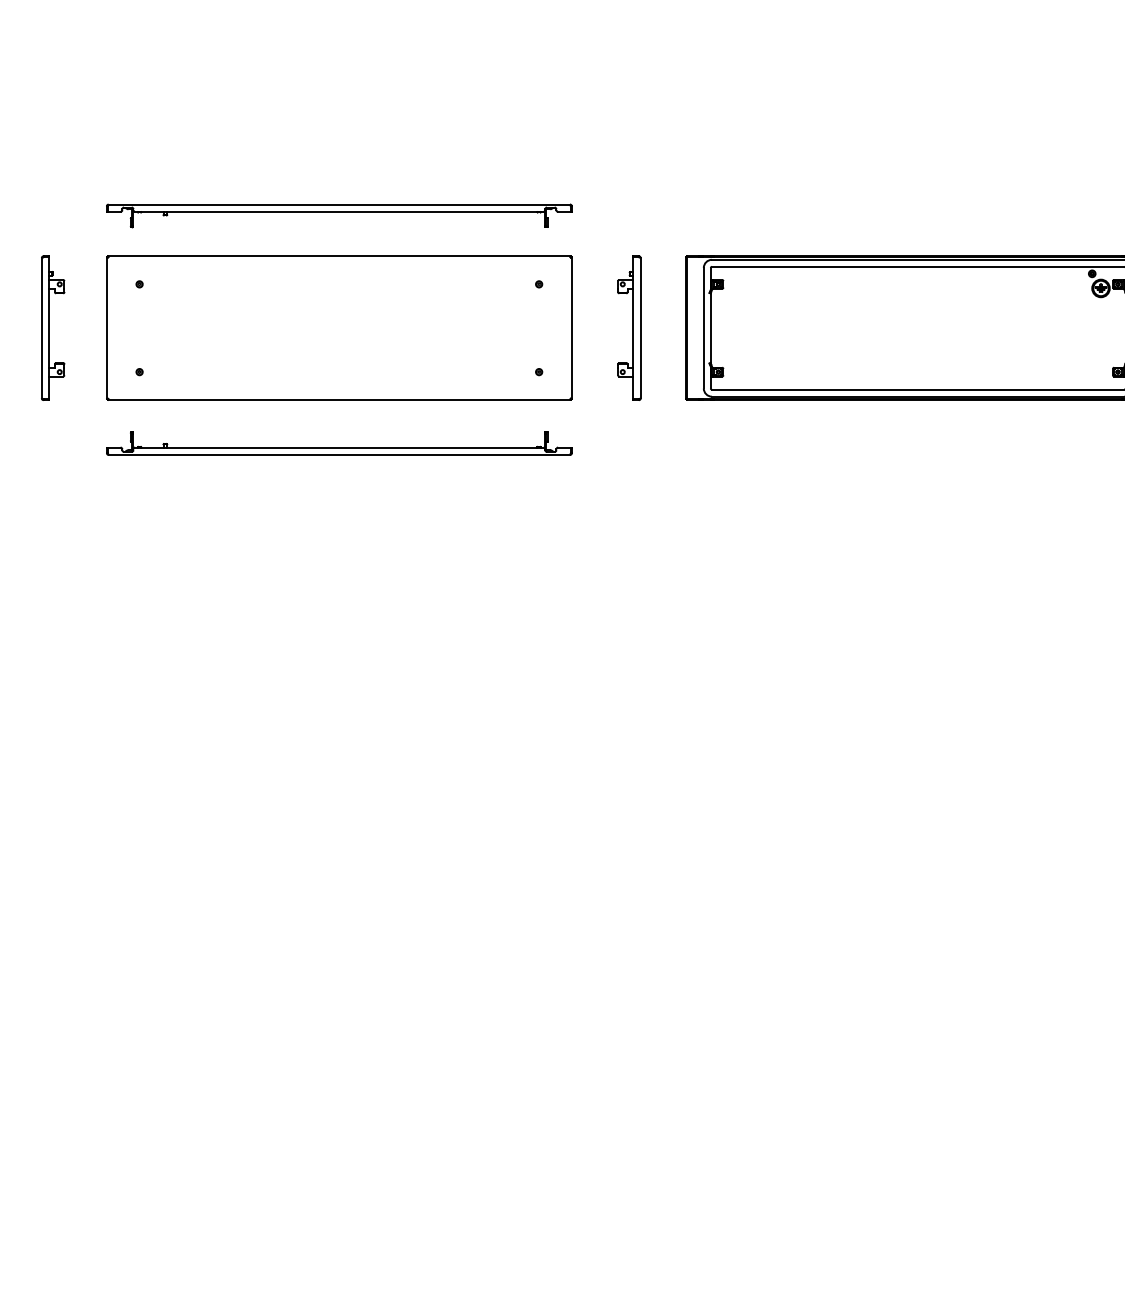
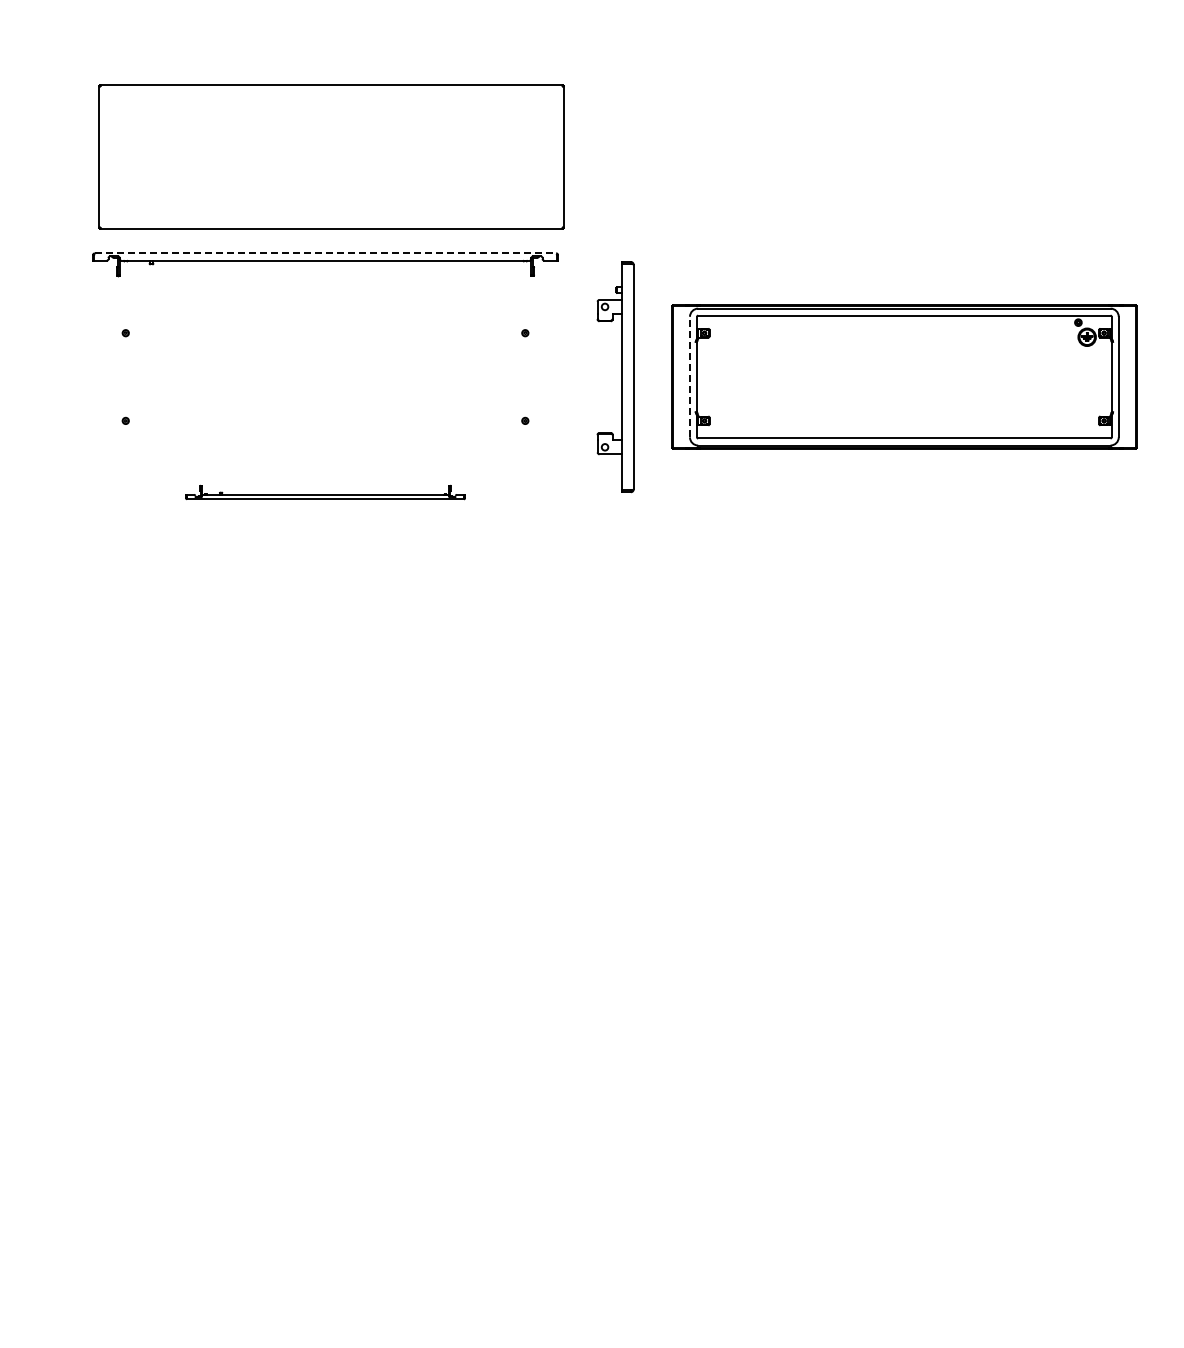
line: (339, 204) -> (325, 253), solid -> dashed
part: (53, 327) -> (39, 376), removed
part: (339, 327) -> (331, 156), moved
part: (629, 327) -> (615, 376), size x1.6
line: (703, 327) -> (689, 376), solid -> dashed
part: (339, 443) -> (325, 492), size x0.6

